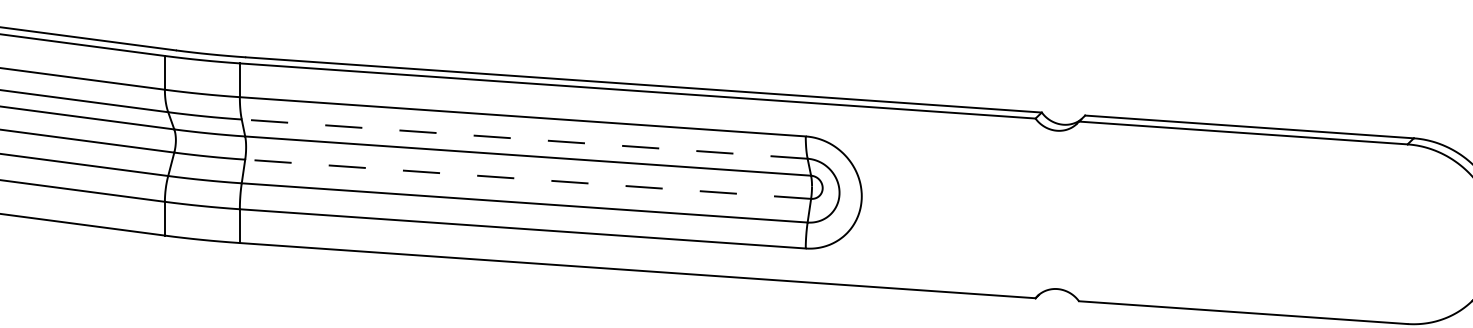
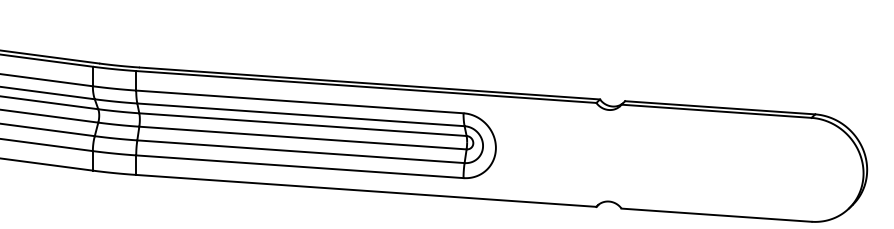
line: (523, 138) -> (300, 114), dashed -> solid
line: (527, 180) -> (302, 138), dashed -> solid

